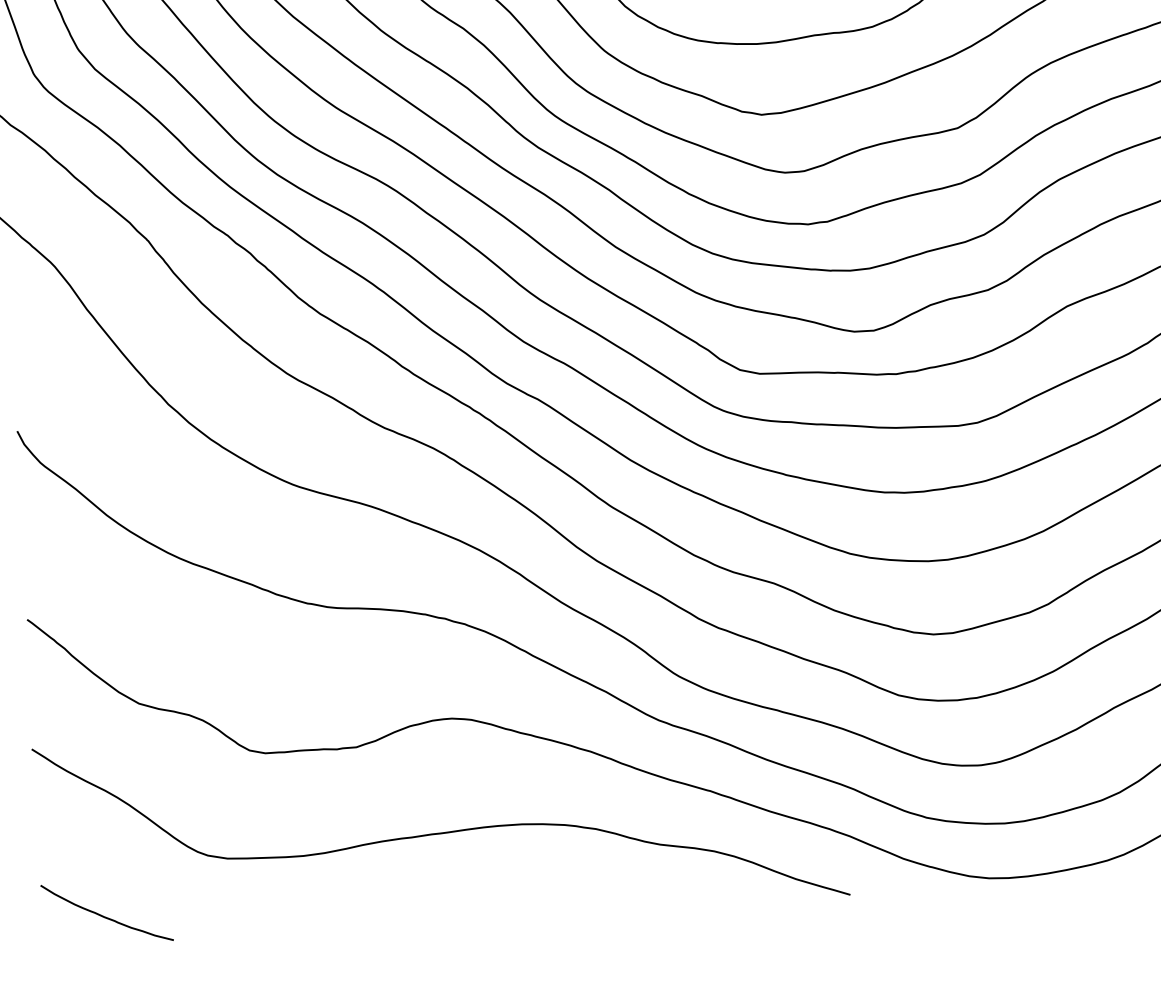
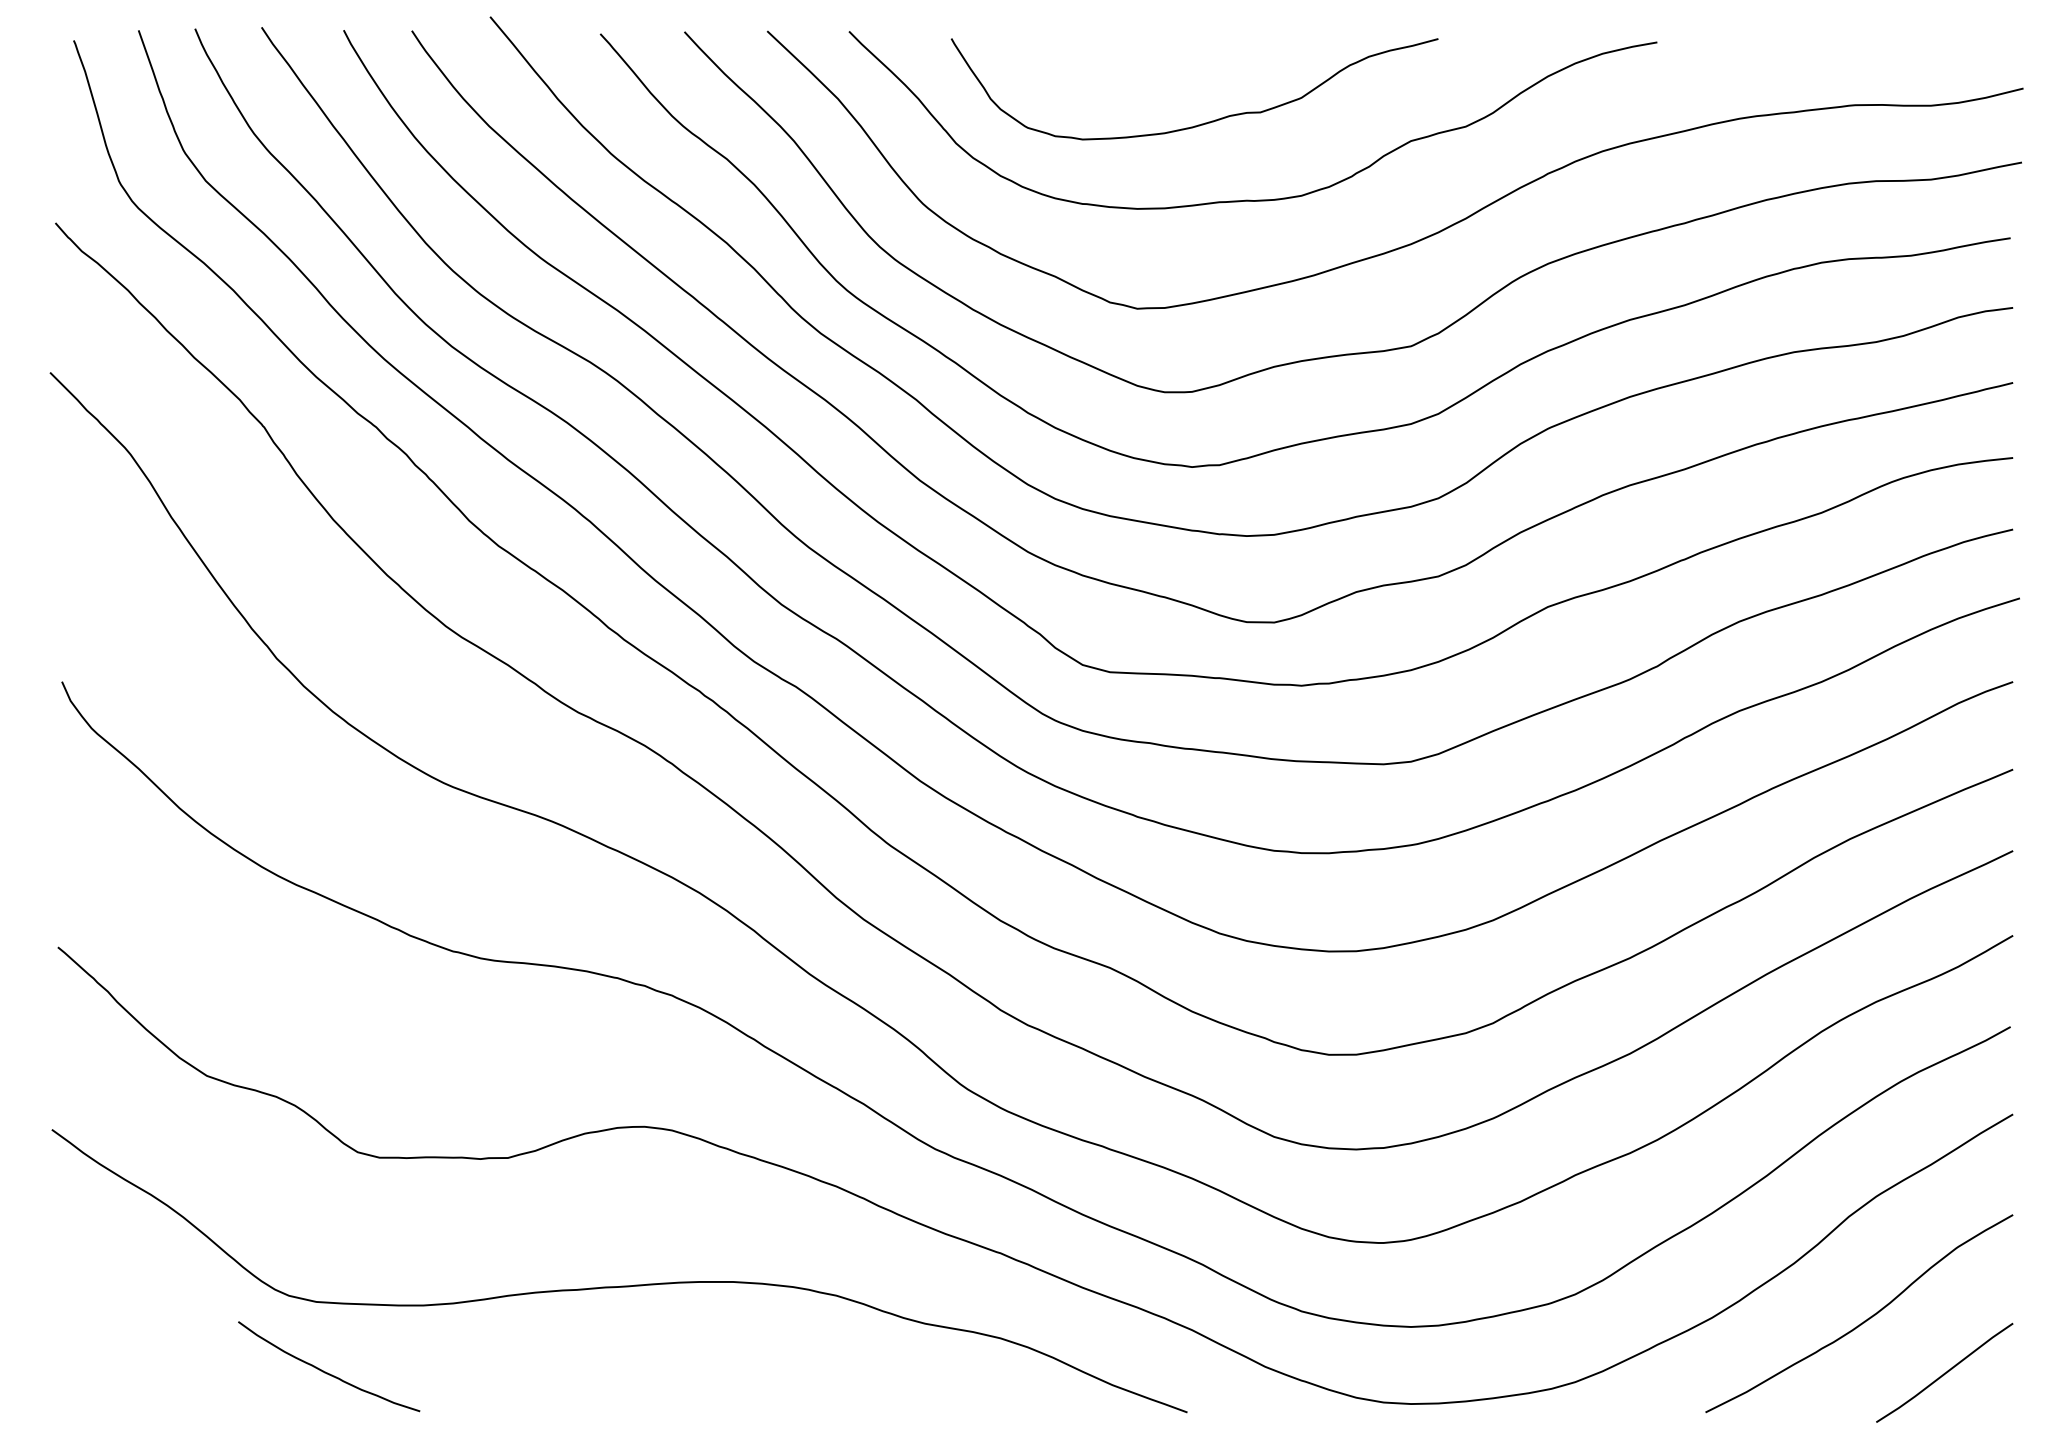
curve: (106, 917) -> (327, 1372), moved

